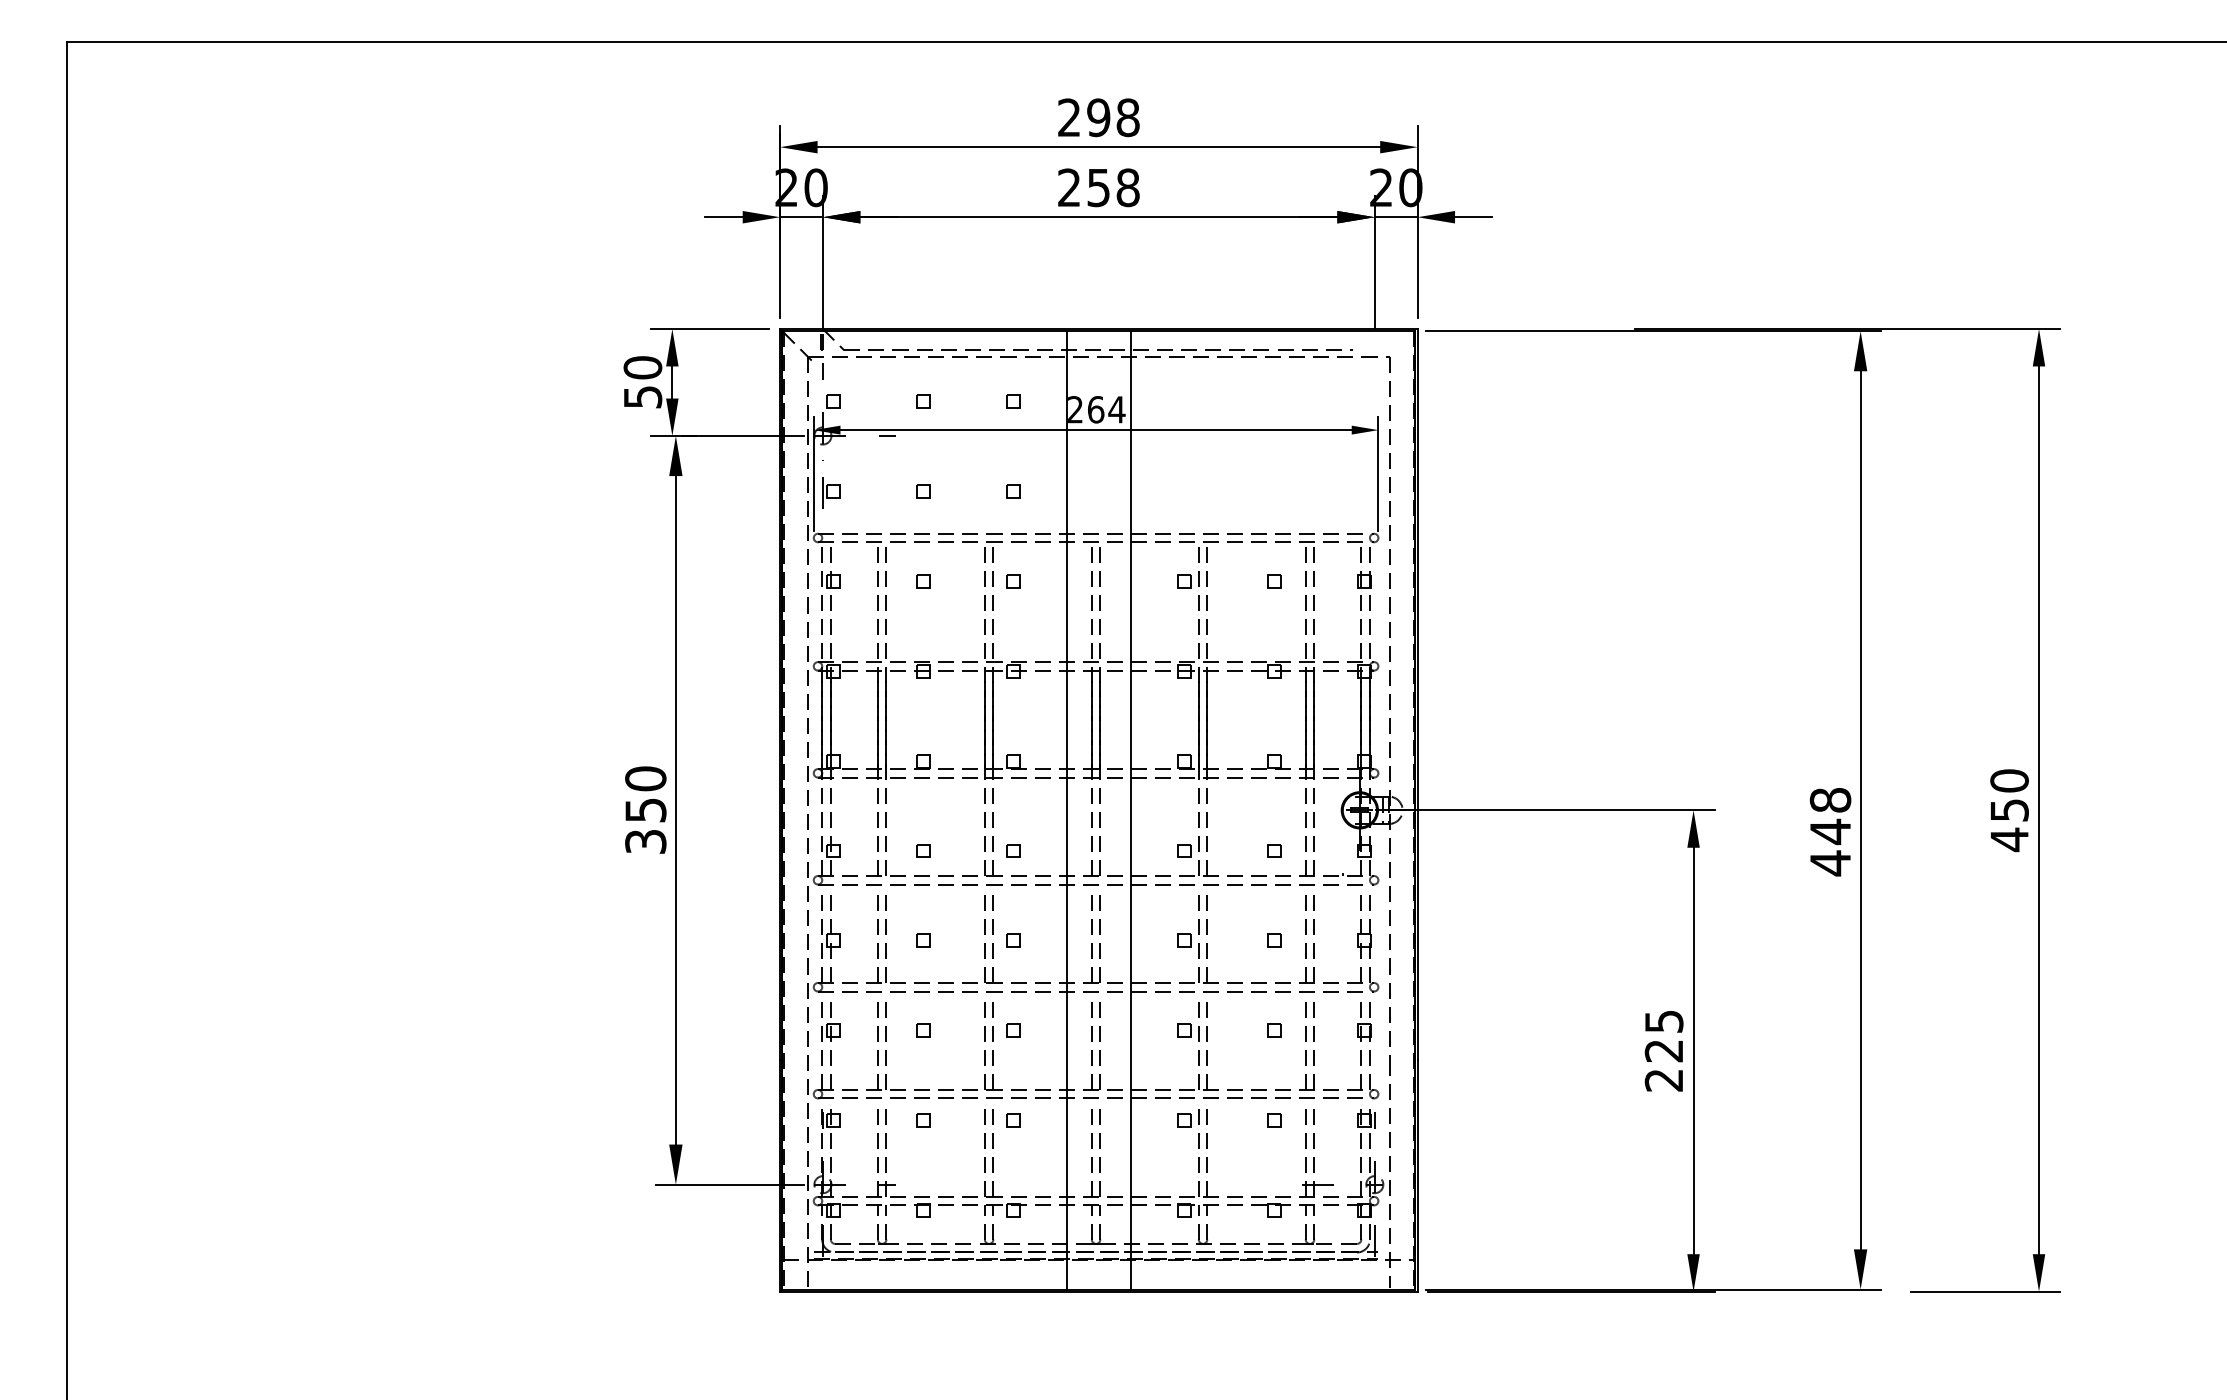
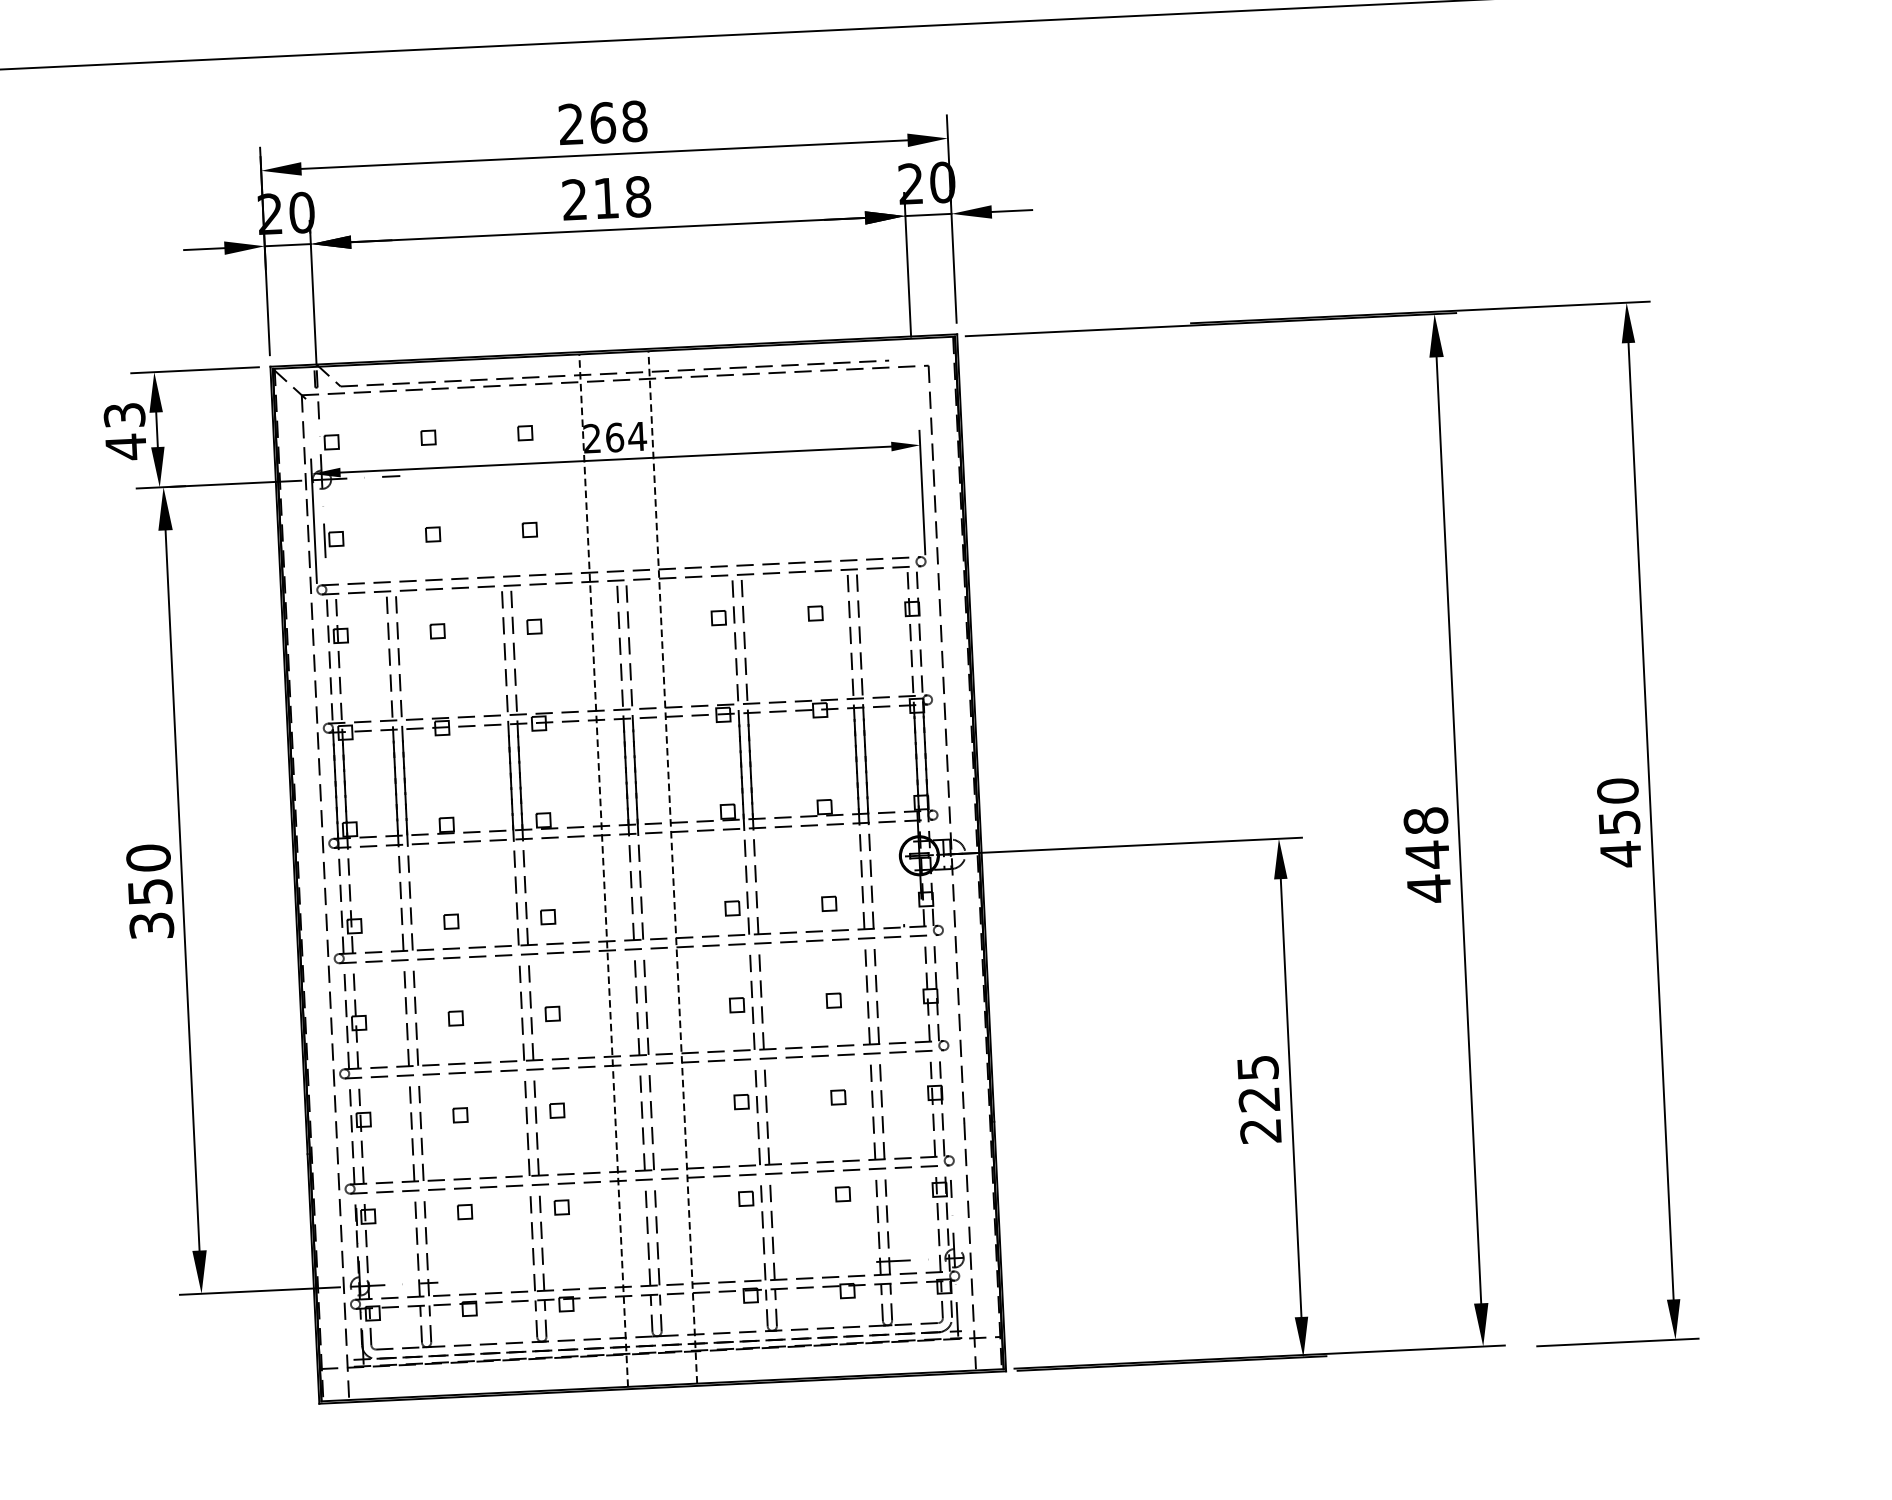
text: (1098, 117) -> (602, 122), 298 -> 268
text: (1098, 188) -> (606, 199), 258 -> 218
text: (642, 382) -> (124, 431), 50 -> 43
line: (1066, 809) -> (603, 869), solid -> dashed
line: (1130, 809) -> (672, 866), solid -> dashed

